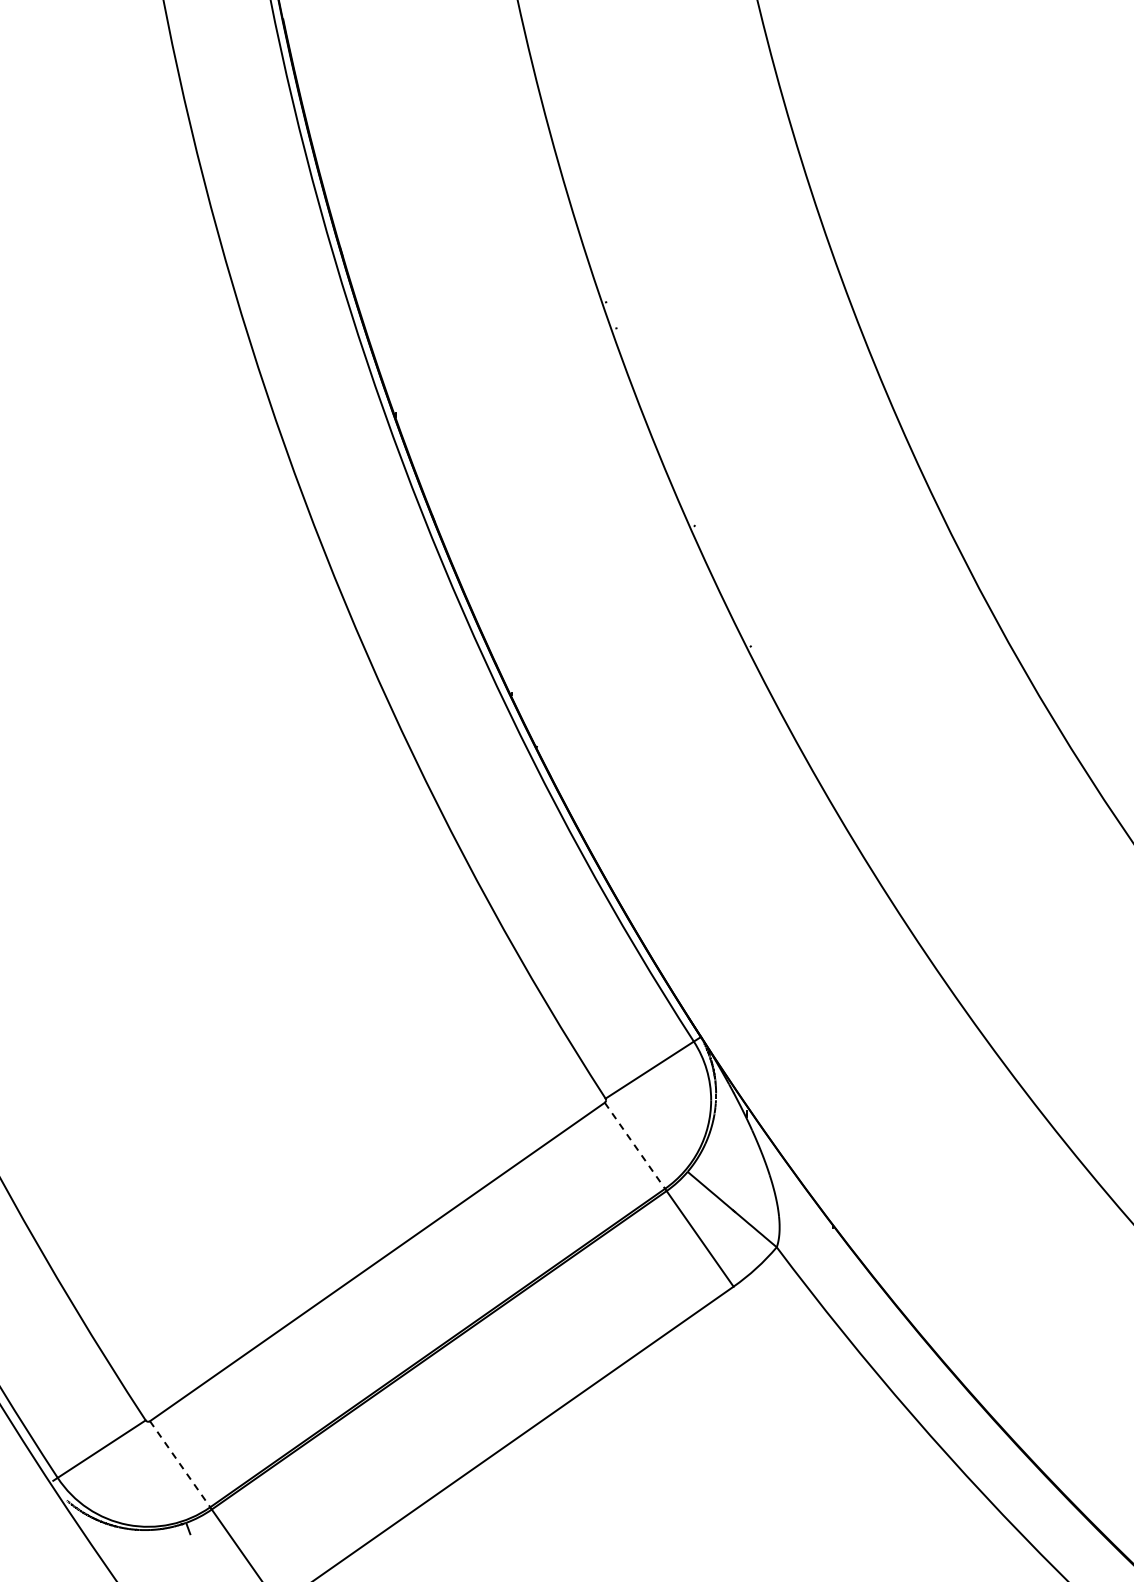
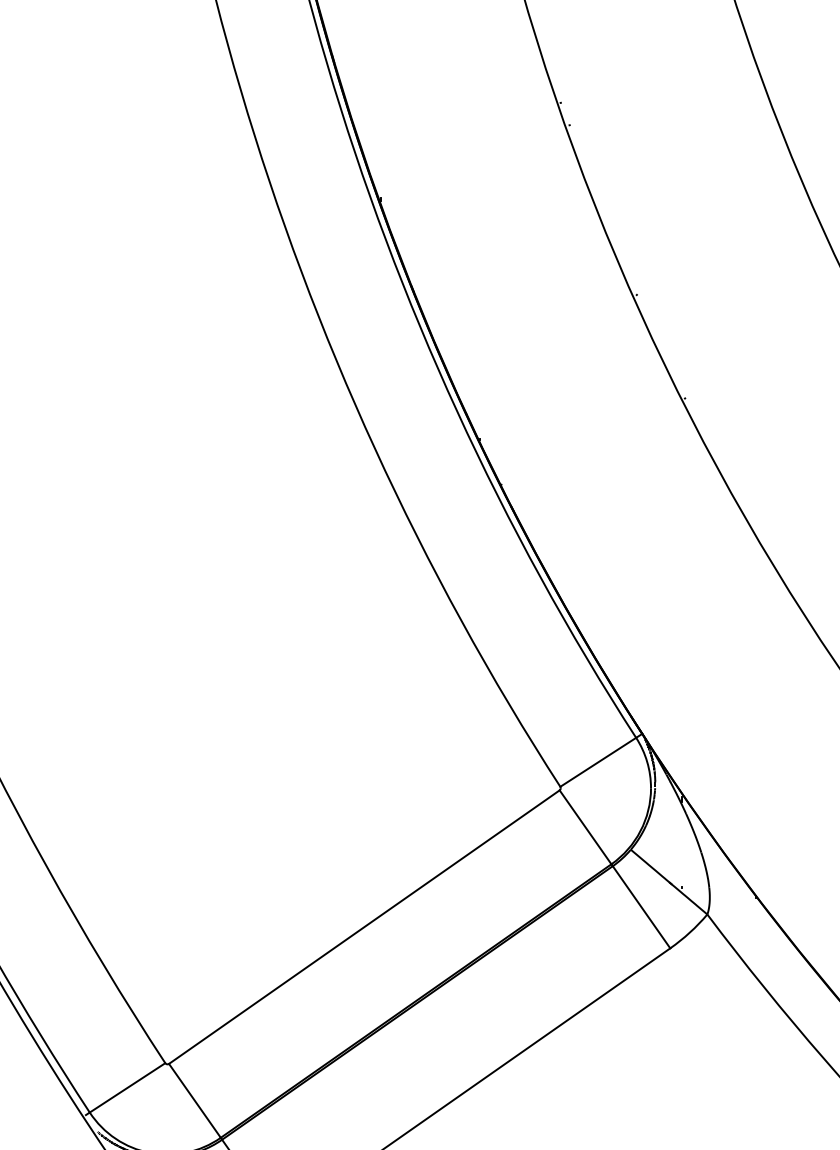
line: (634, 1145) -> (585, 827), dashed -> solid
line: (180, 1464) -> (195, 1101), dashed -> solid

